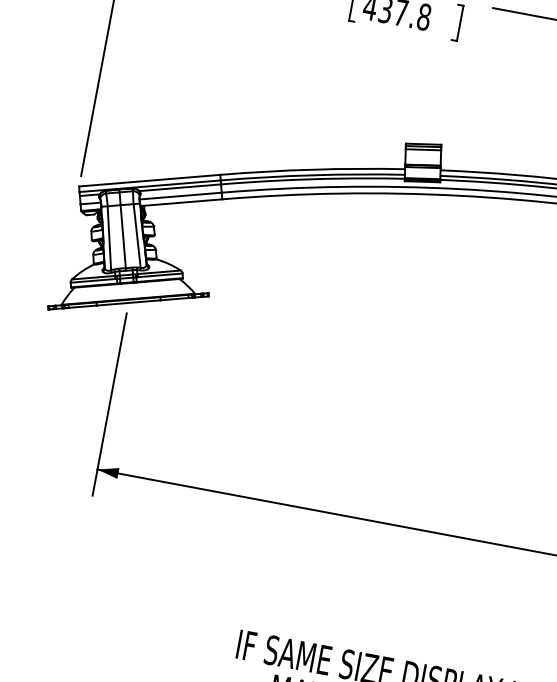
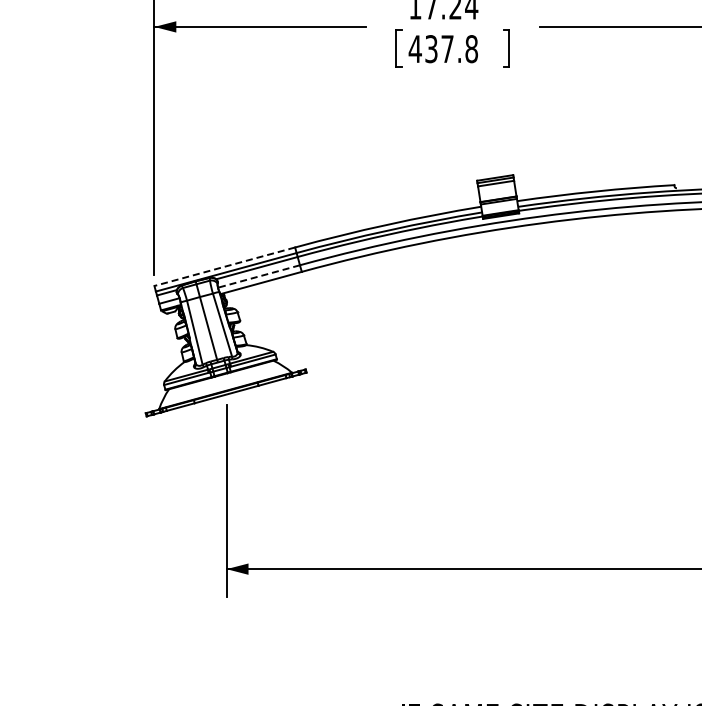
line: (149, 180) -> (224, 266), solid -> dashed
line: (180, 196) -> (258, 276), solid -> dashed

